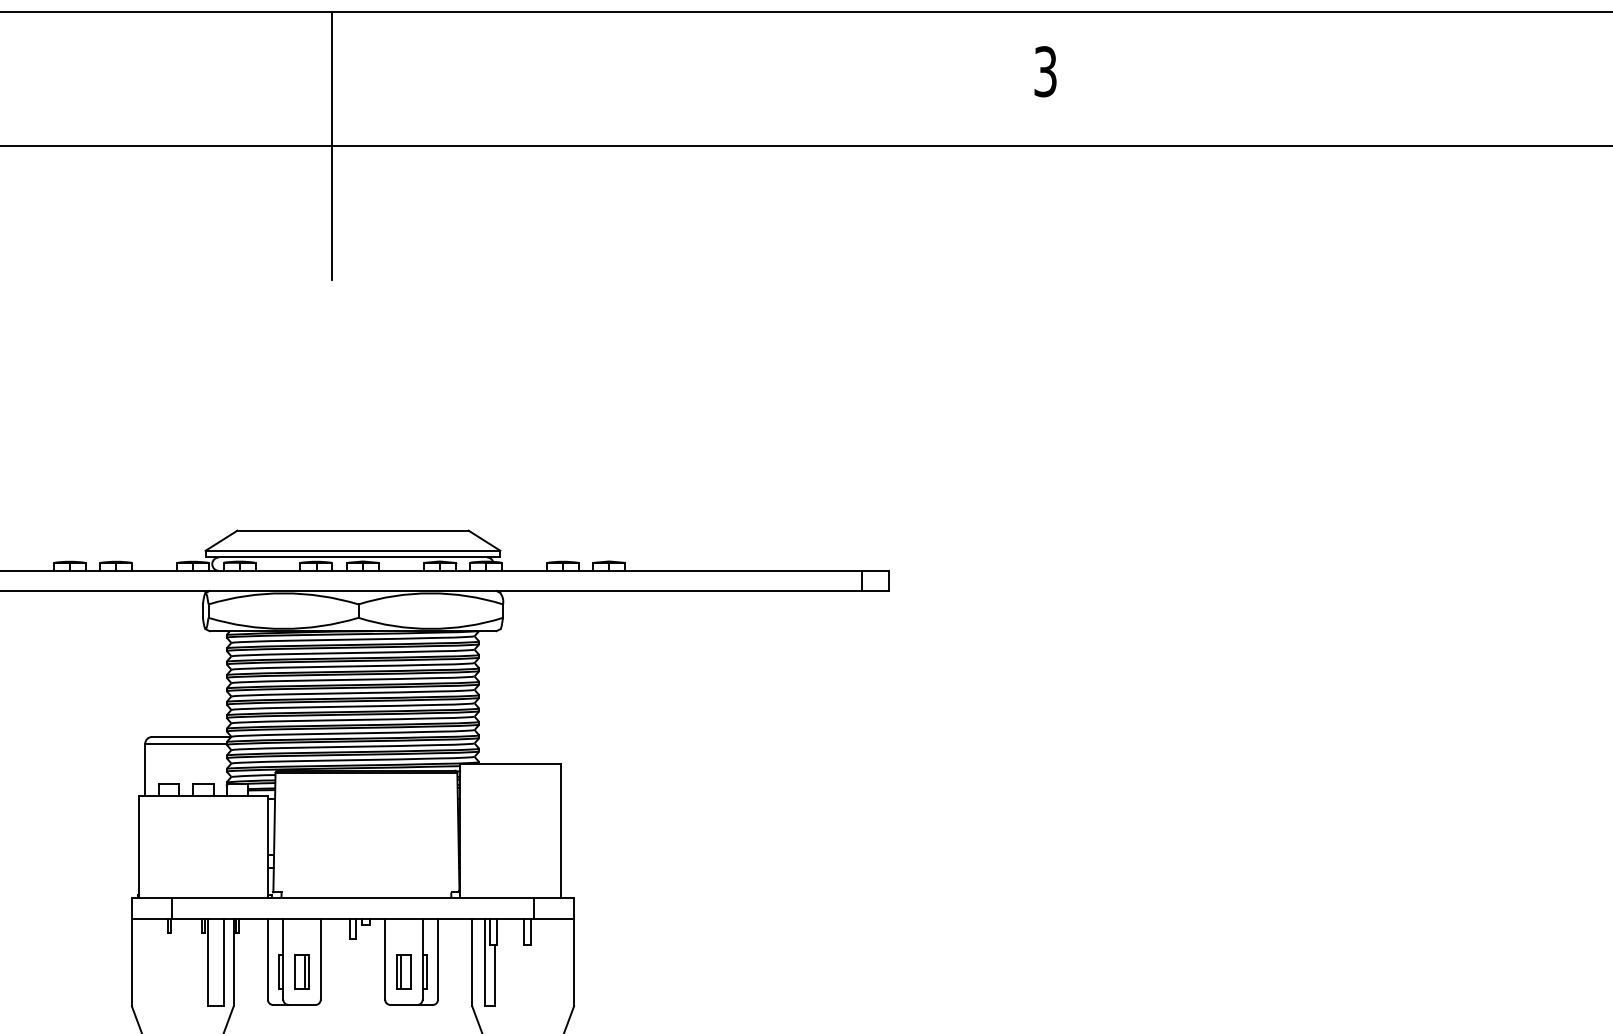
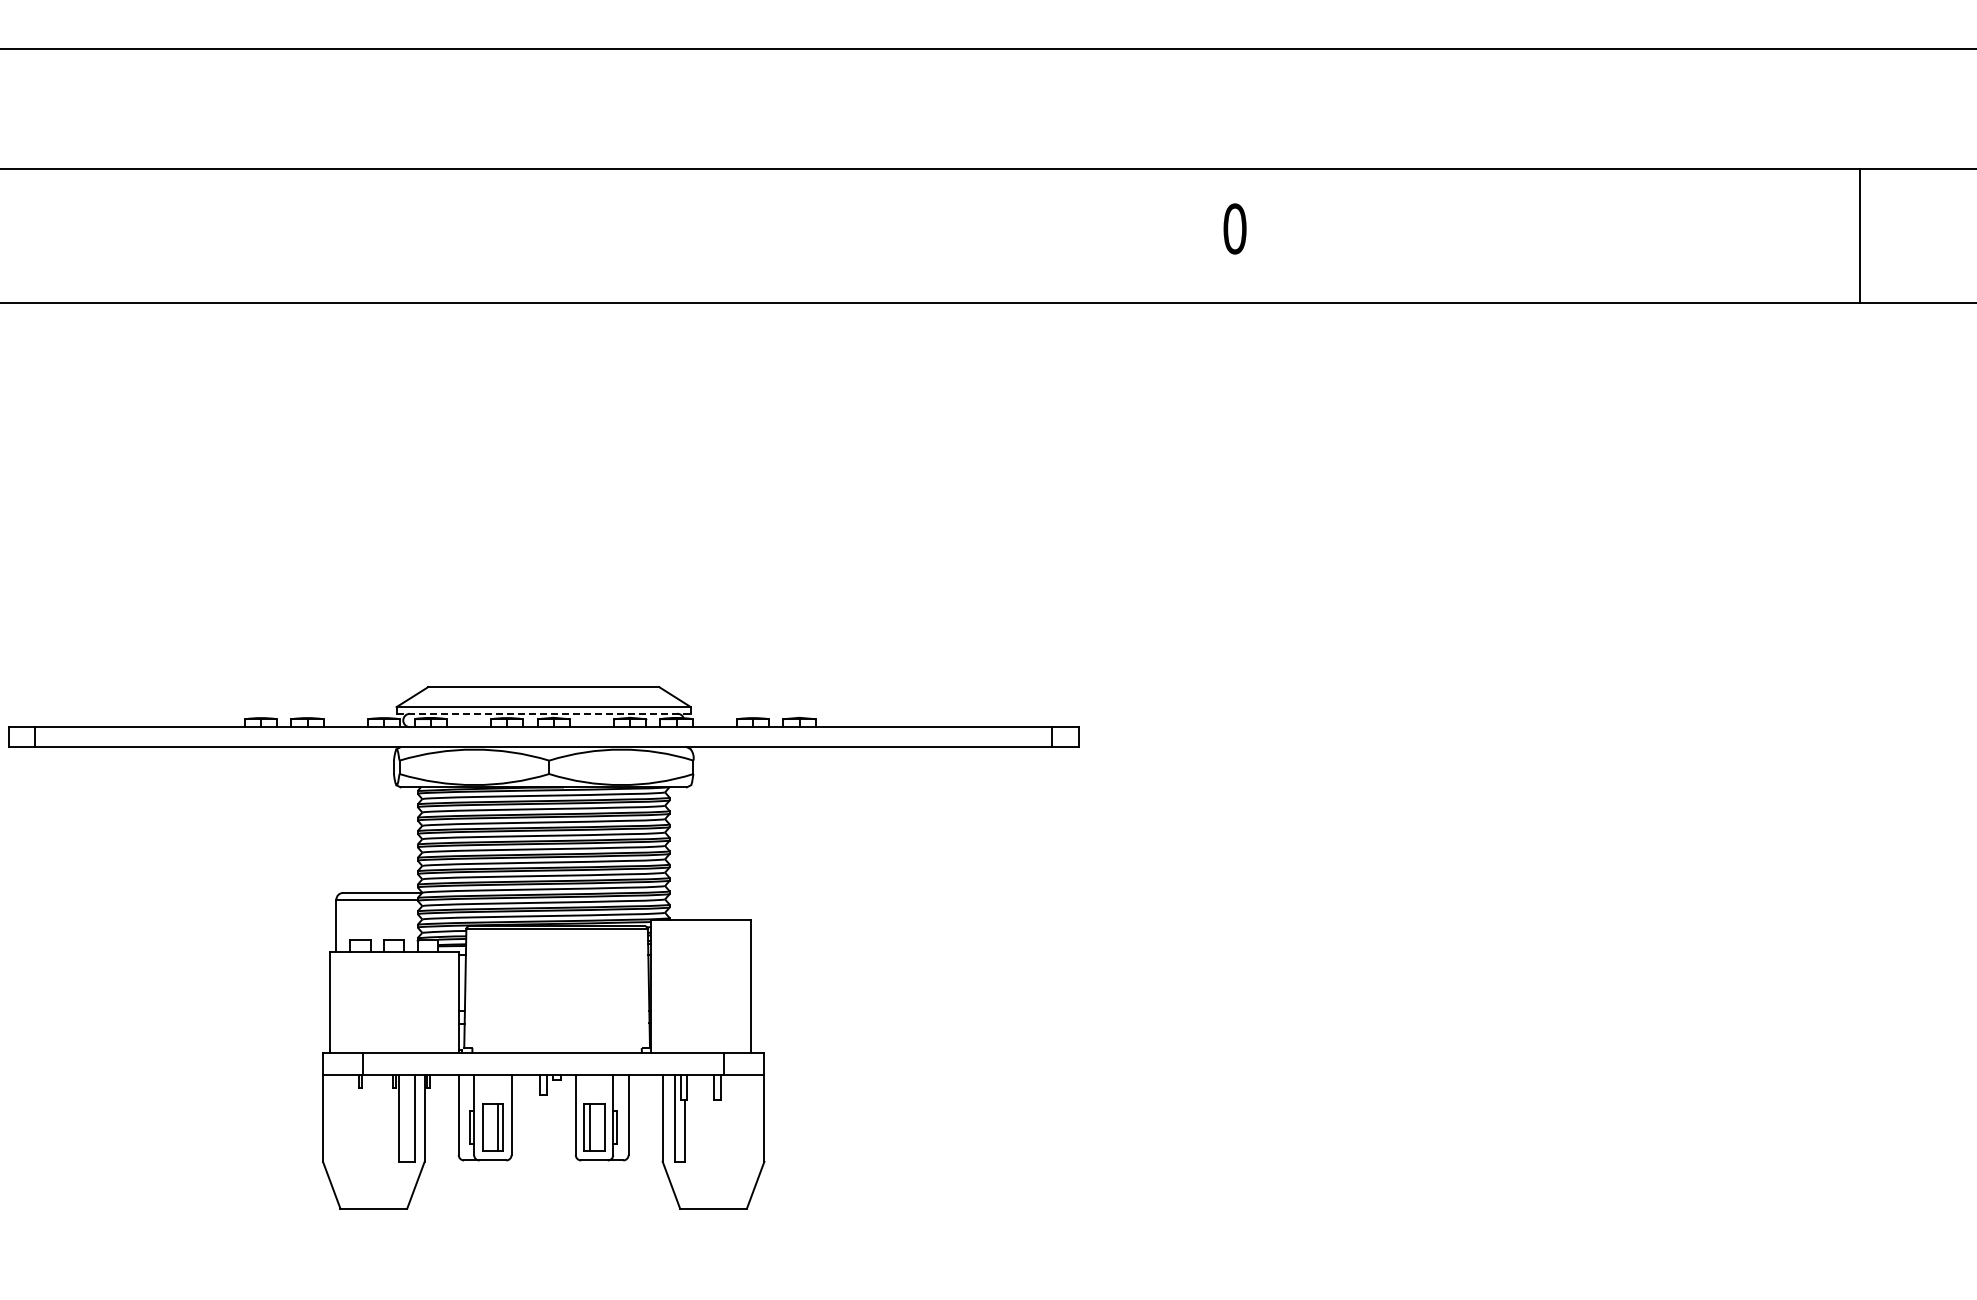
text: (1045, 71) -> (1234, 228), 3 -> 0
line: (331, 145) -> (522, 302), removed
line: (353, 557) -> (544, 713), solid -> dashed
part: (301, 971) -> (492, 1127), size x1.4
part: (403, 971) -> (594, 1127), size x1.4

